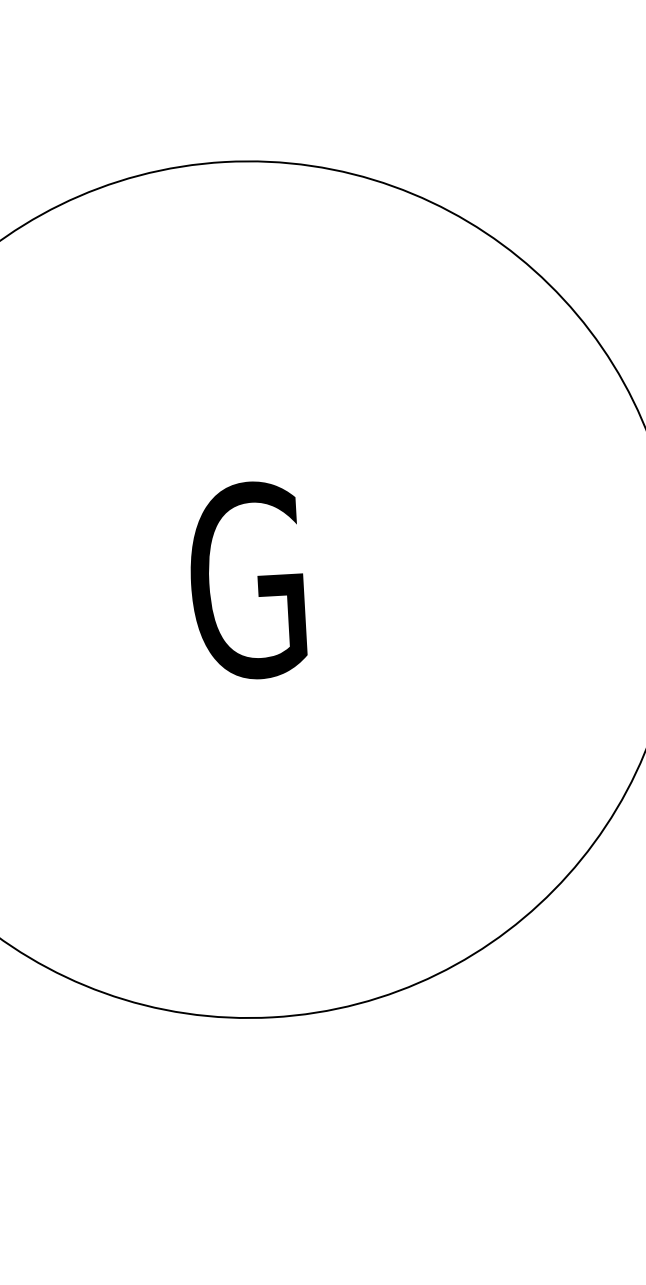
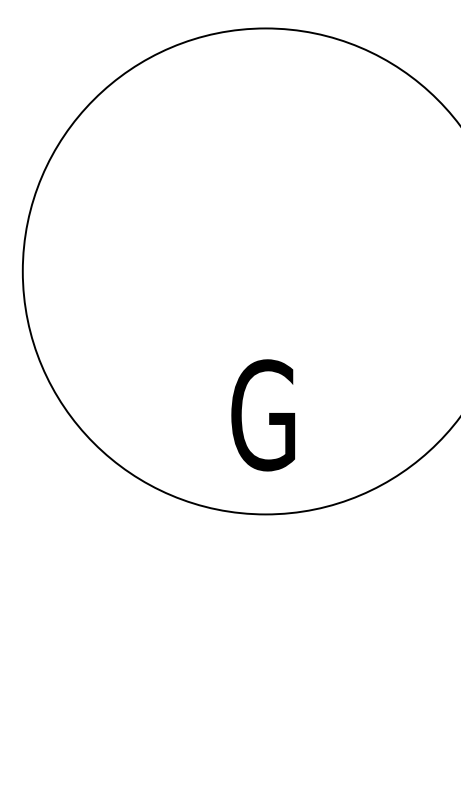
text: (245, 581) -> (262, 415), moved

